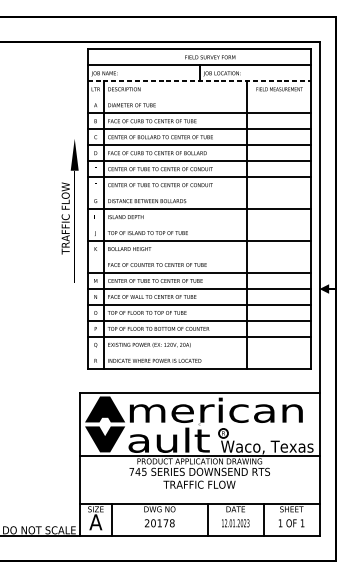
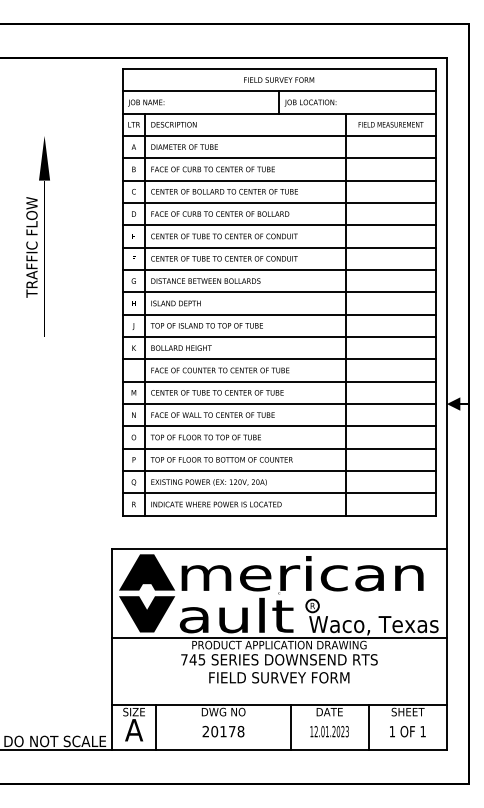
text: (210, 56) -> (279, 79), moved
line: (199, 81) -> (279, 113), dashed -> solid
line: (199, 96) -> (278, 135), added
line: (199, 192) -> (278, 269), added
text: (69, 210) -> (37, 236), moved
line: (199, 224) -> (278, 314), added
line: (199, 257) -> (278, 359), added
line: (199, 353) -> (278, 493), added
text: (199, 484) -> (279, 677), TRAFFIC FLOW -> FIELD SURVEY FORM

